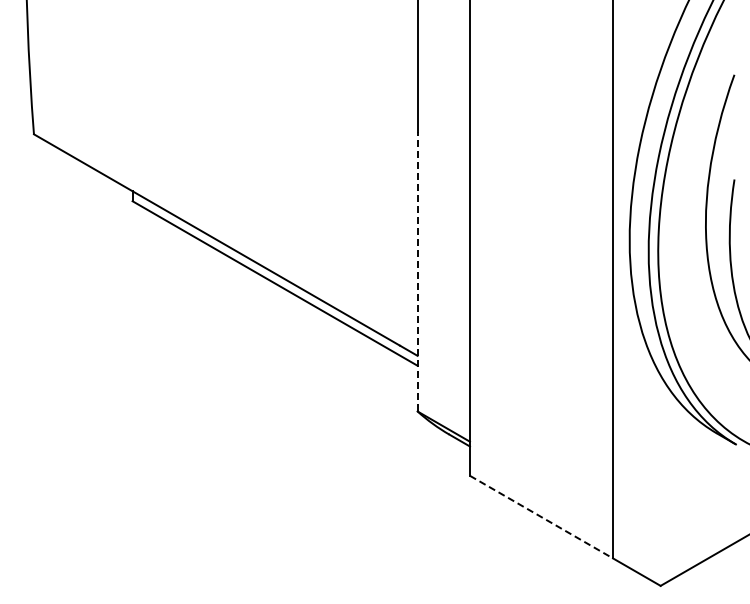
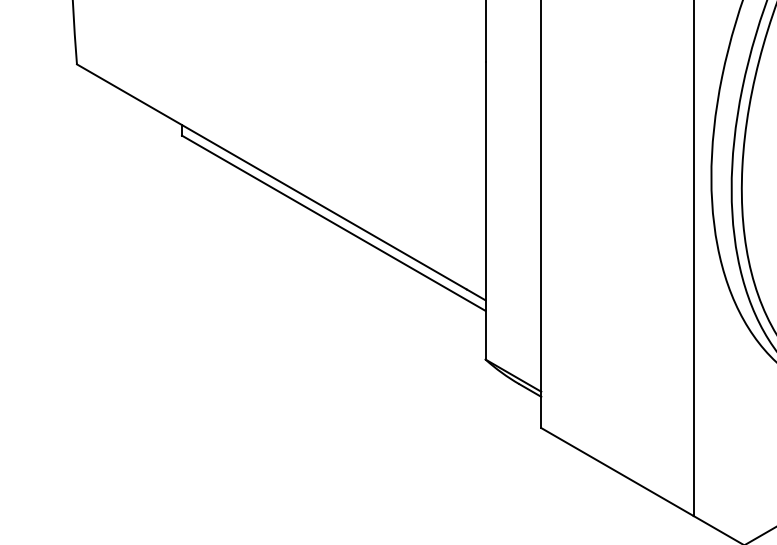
line: (417, 271) -> (485, 210), dashed -> solid
line: (541, 517) -> (617, 472), dashed -> solid

